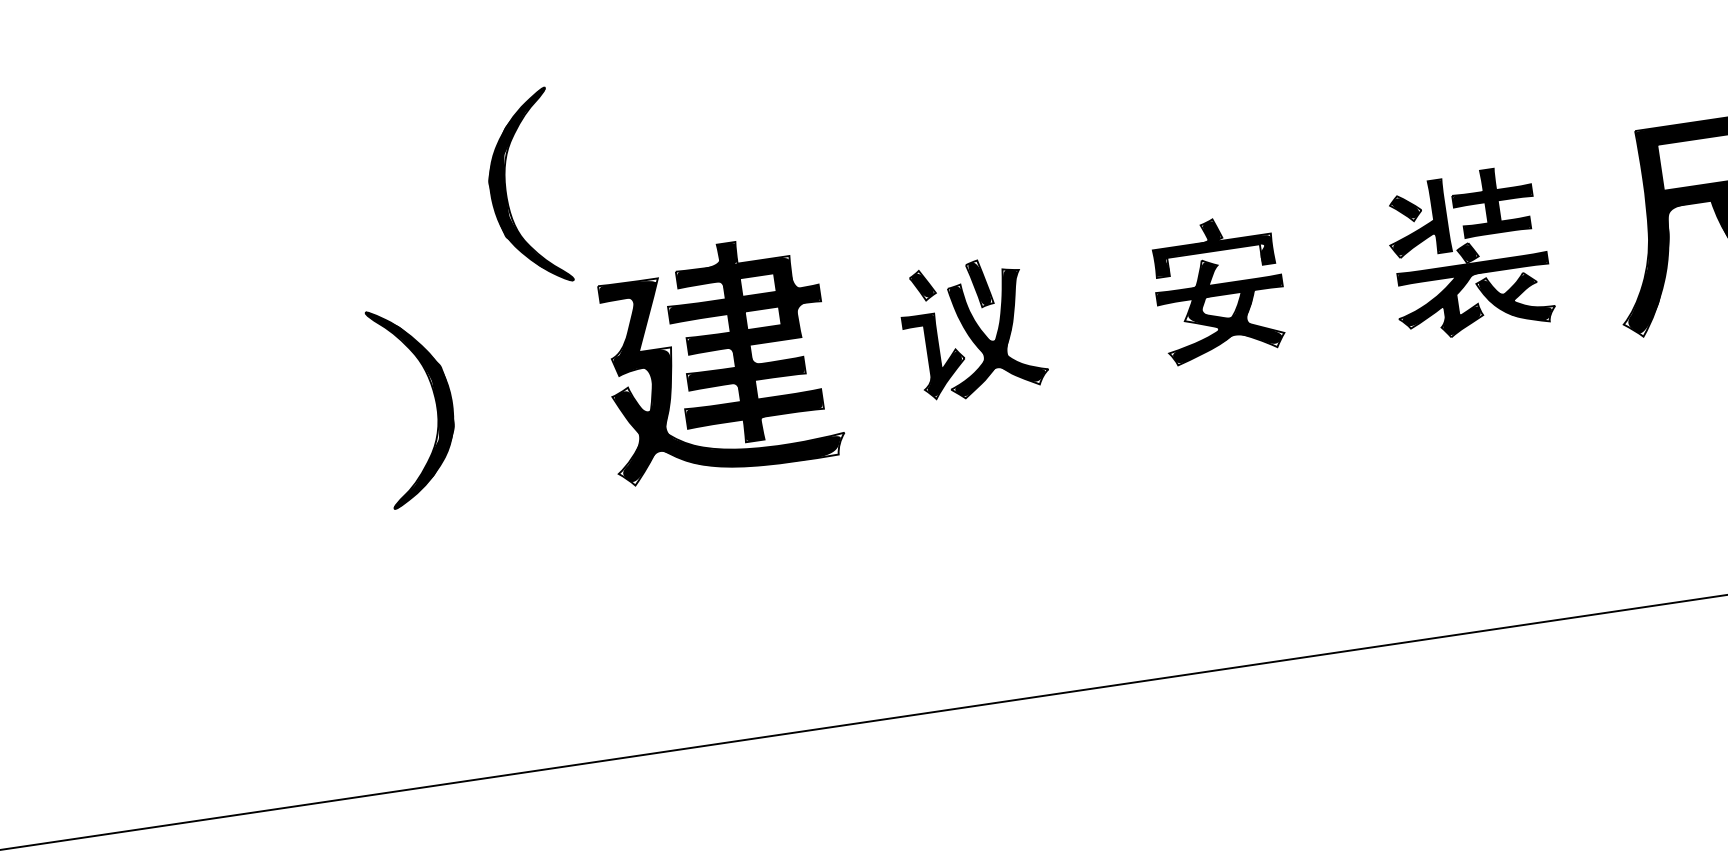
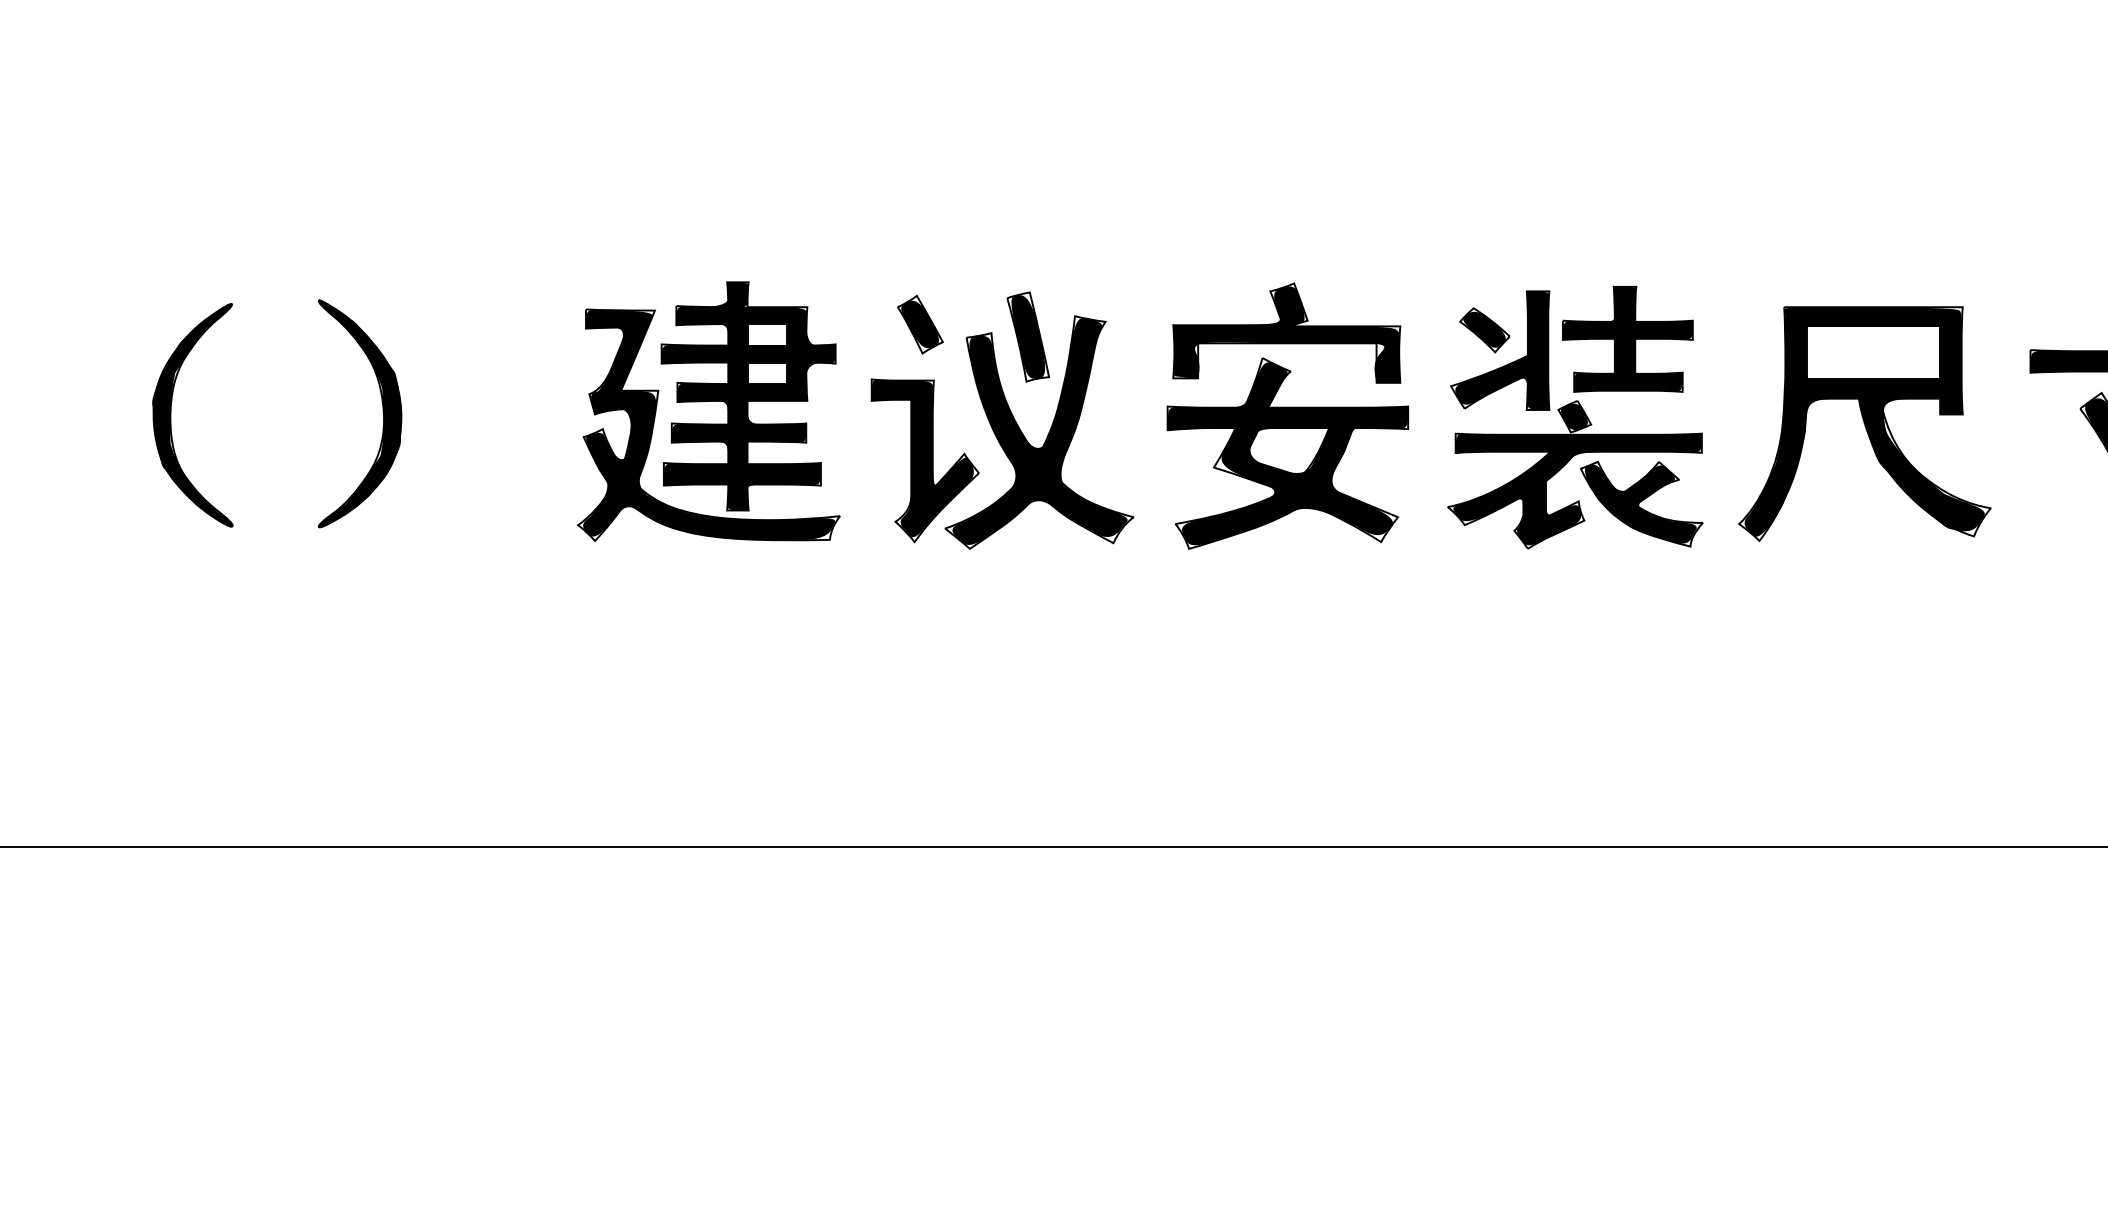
part: (506, 191) -> (171, 415), moved
part: (1468, 253) -> (1575, 417), size x1.43
part: (1218, 288) -> (1287, 415), size x1.67
part: (972, 329) -> (1002, 420), size x1.67

